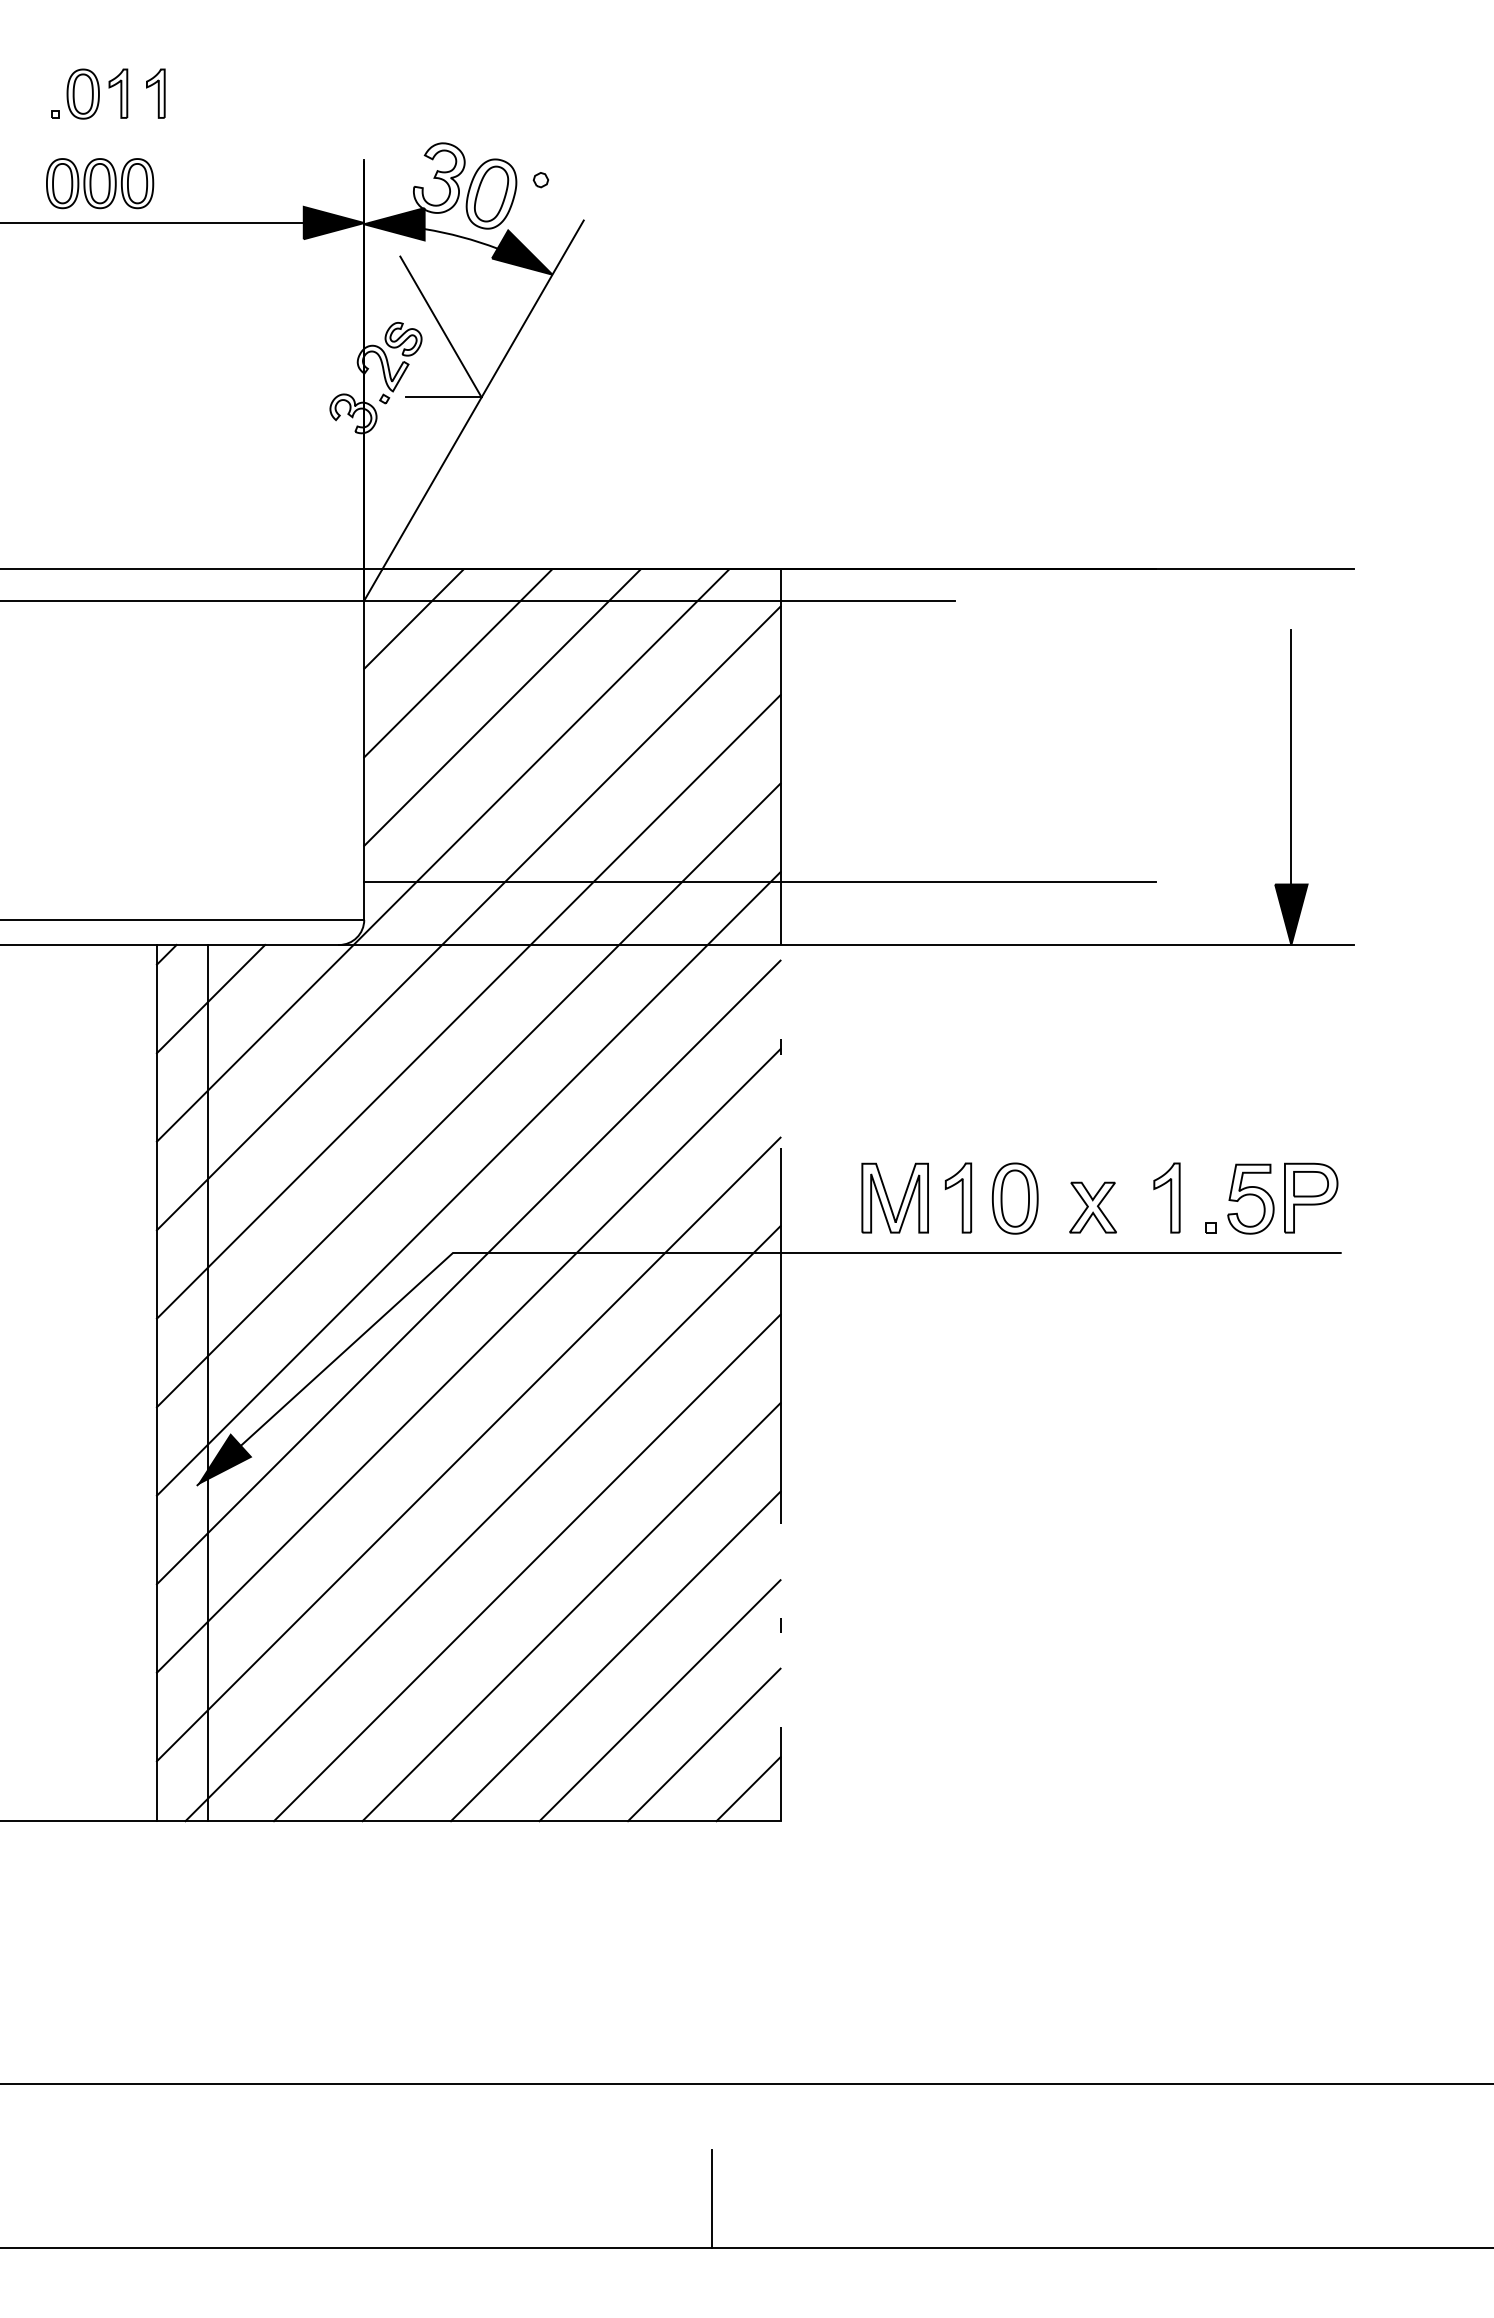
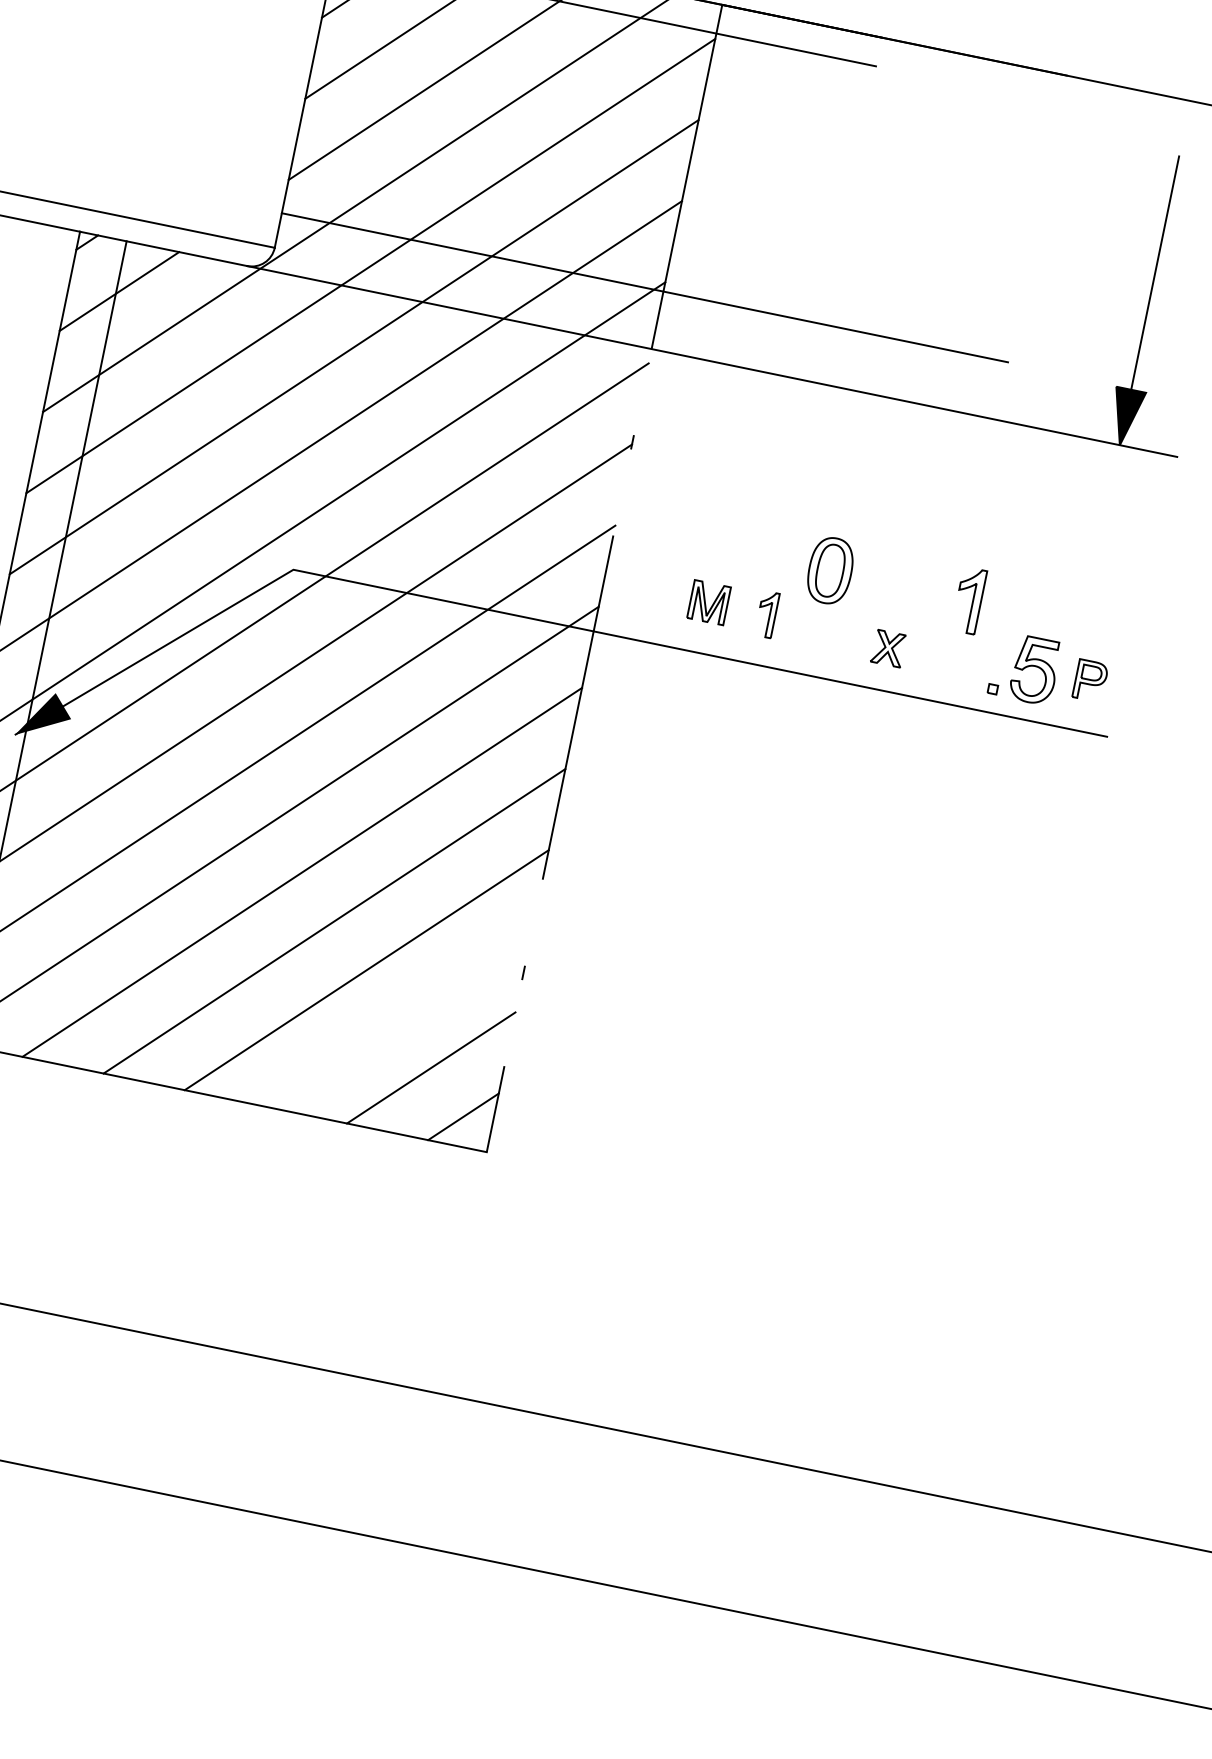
part: (894, 1197) -> (708, 601), size x0.6
part: (958, 1197) -> (767, 614), size x0.7
part: (1166, 1197) -> (968, 599), moved
part: (1311, 1197) -> (1090, 680), size x0.6
part: (1014, 1198) -> (829, 570), moved
part: (1092, 1207) -> (888, 648), size x0.7
line: (659, 1700) -> (398, 1018), removed
line: (712, 2198) -> (353, 1485), removed

